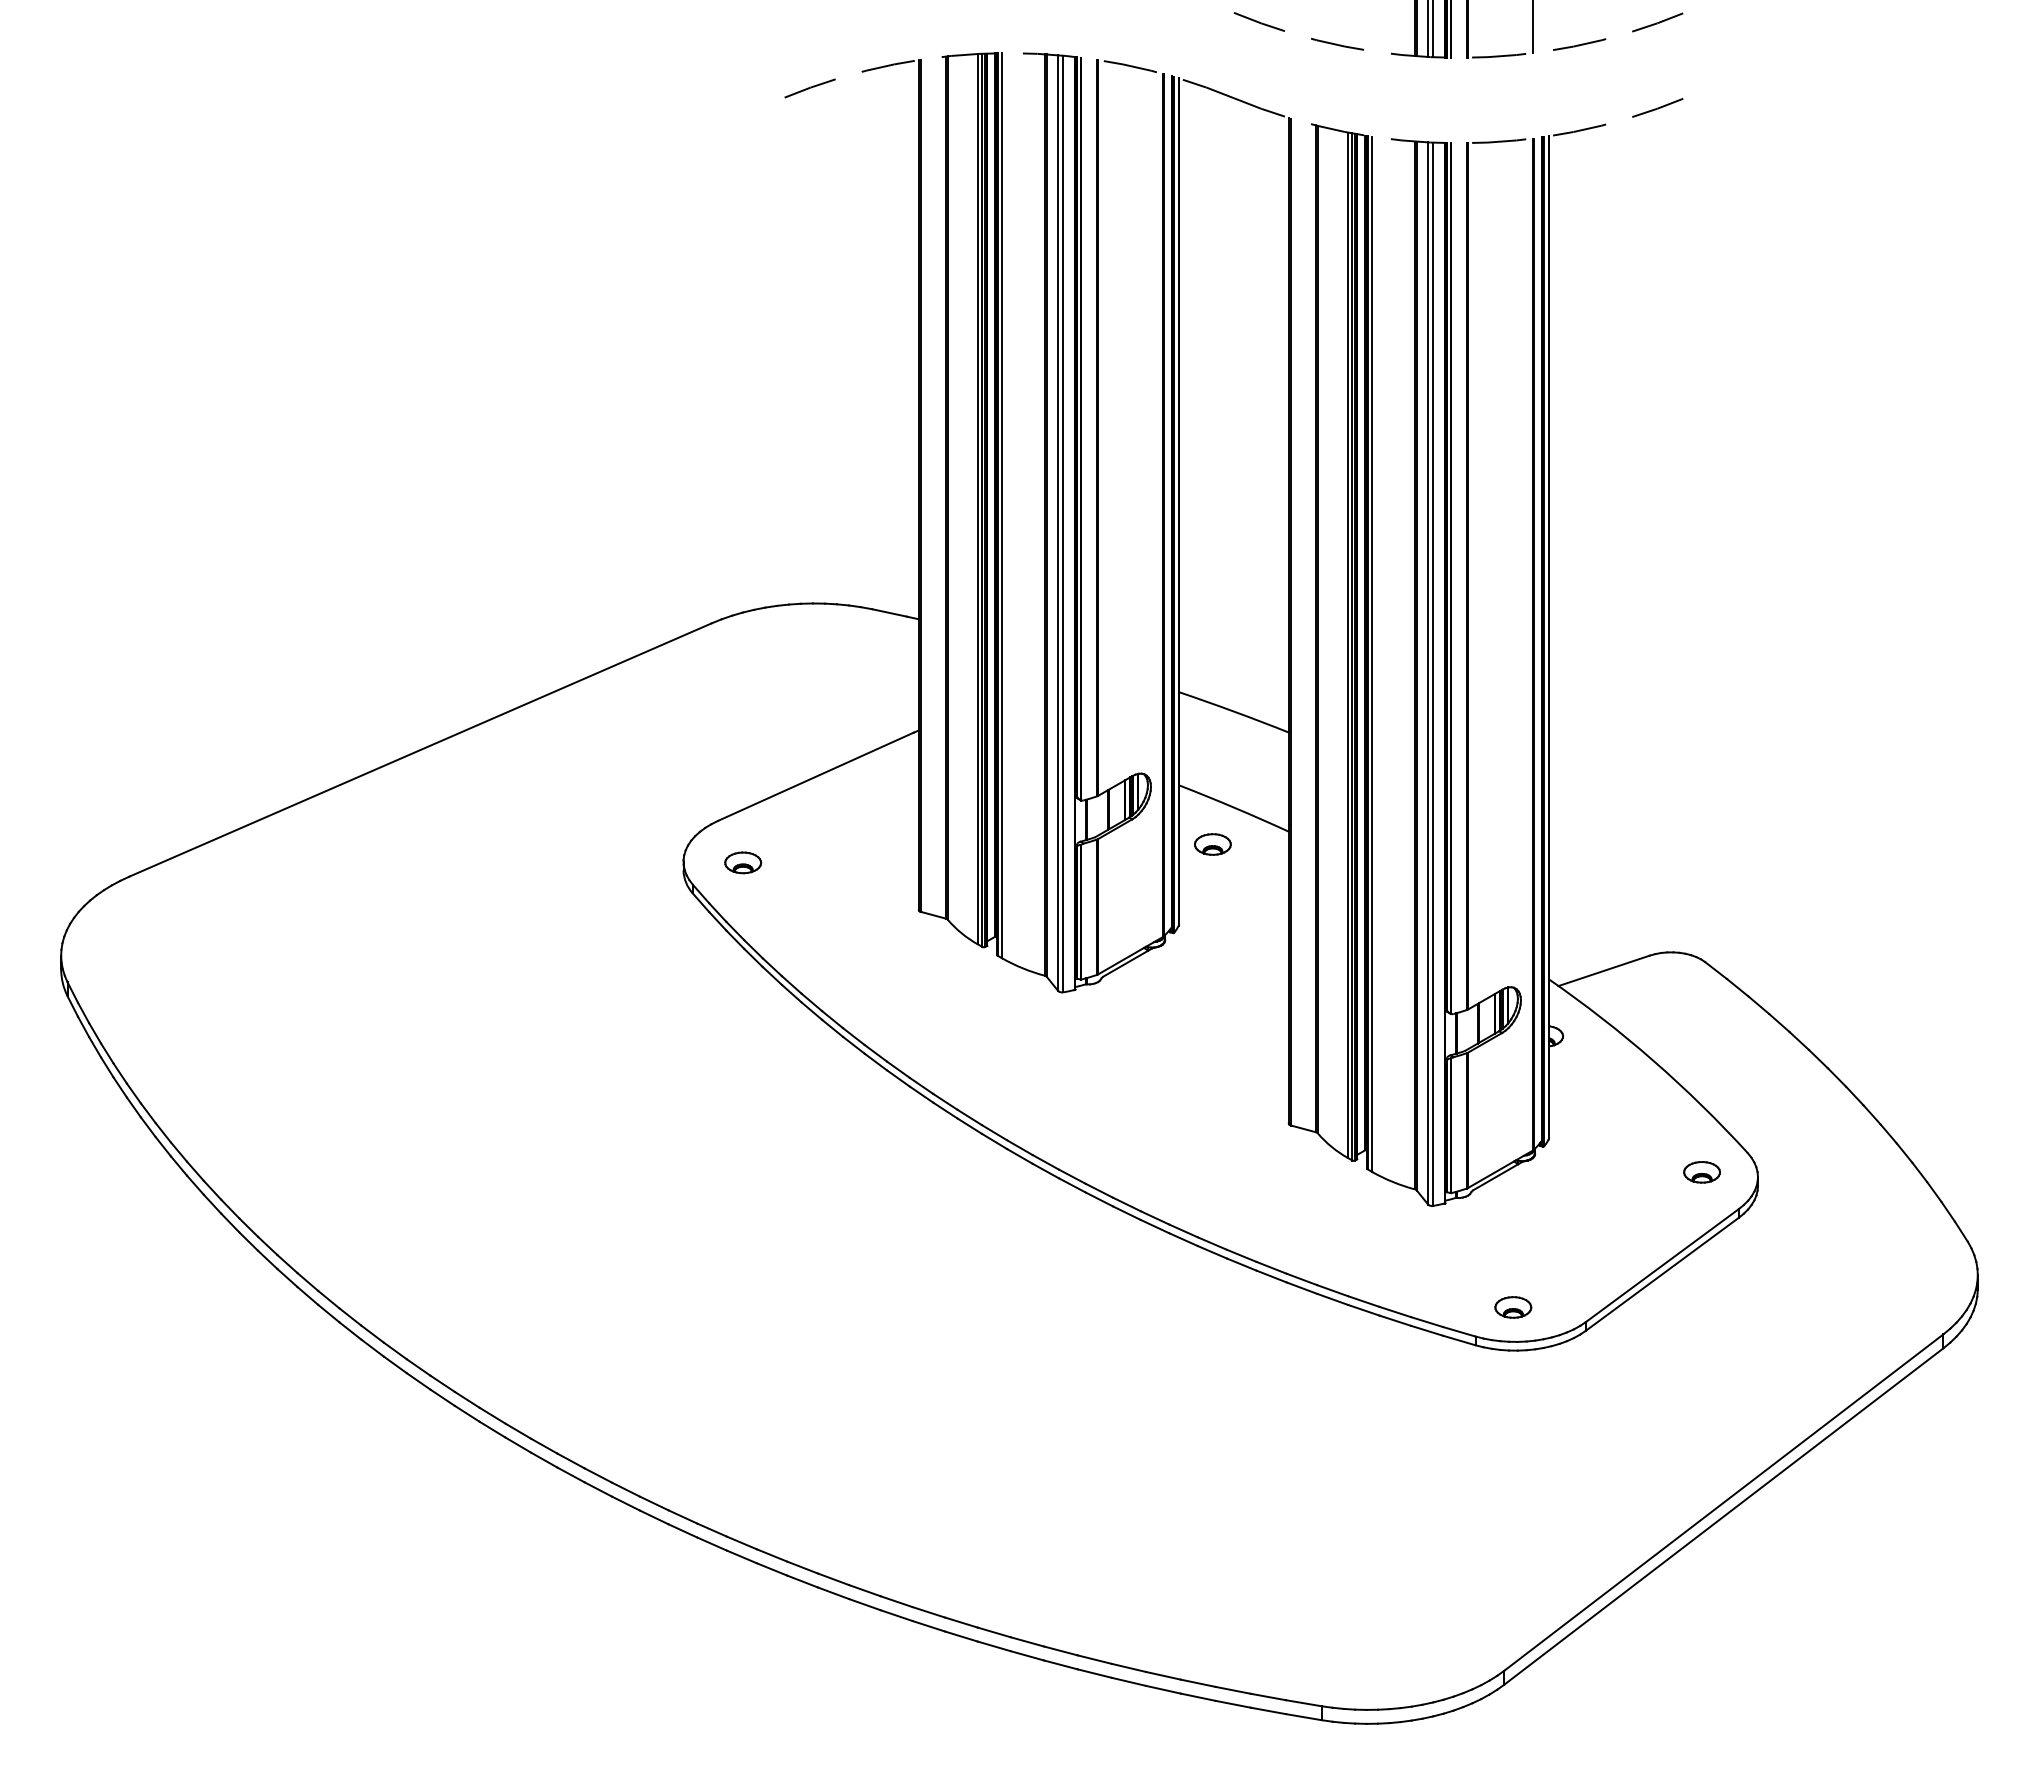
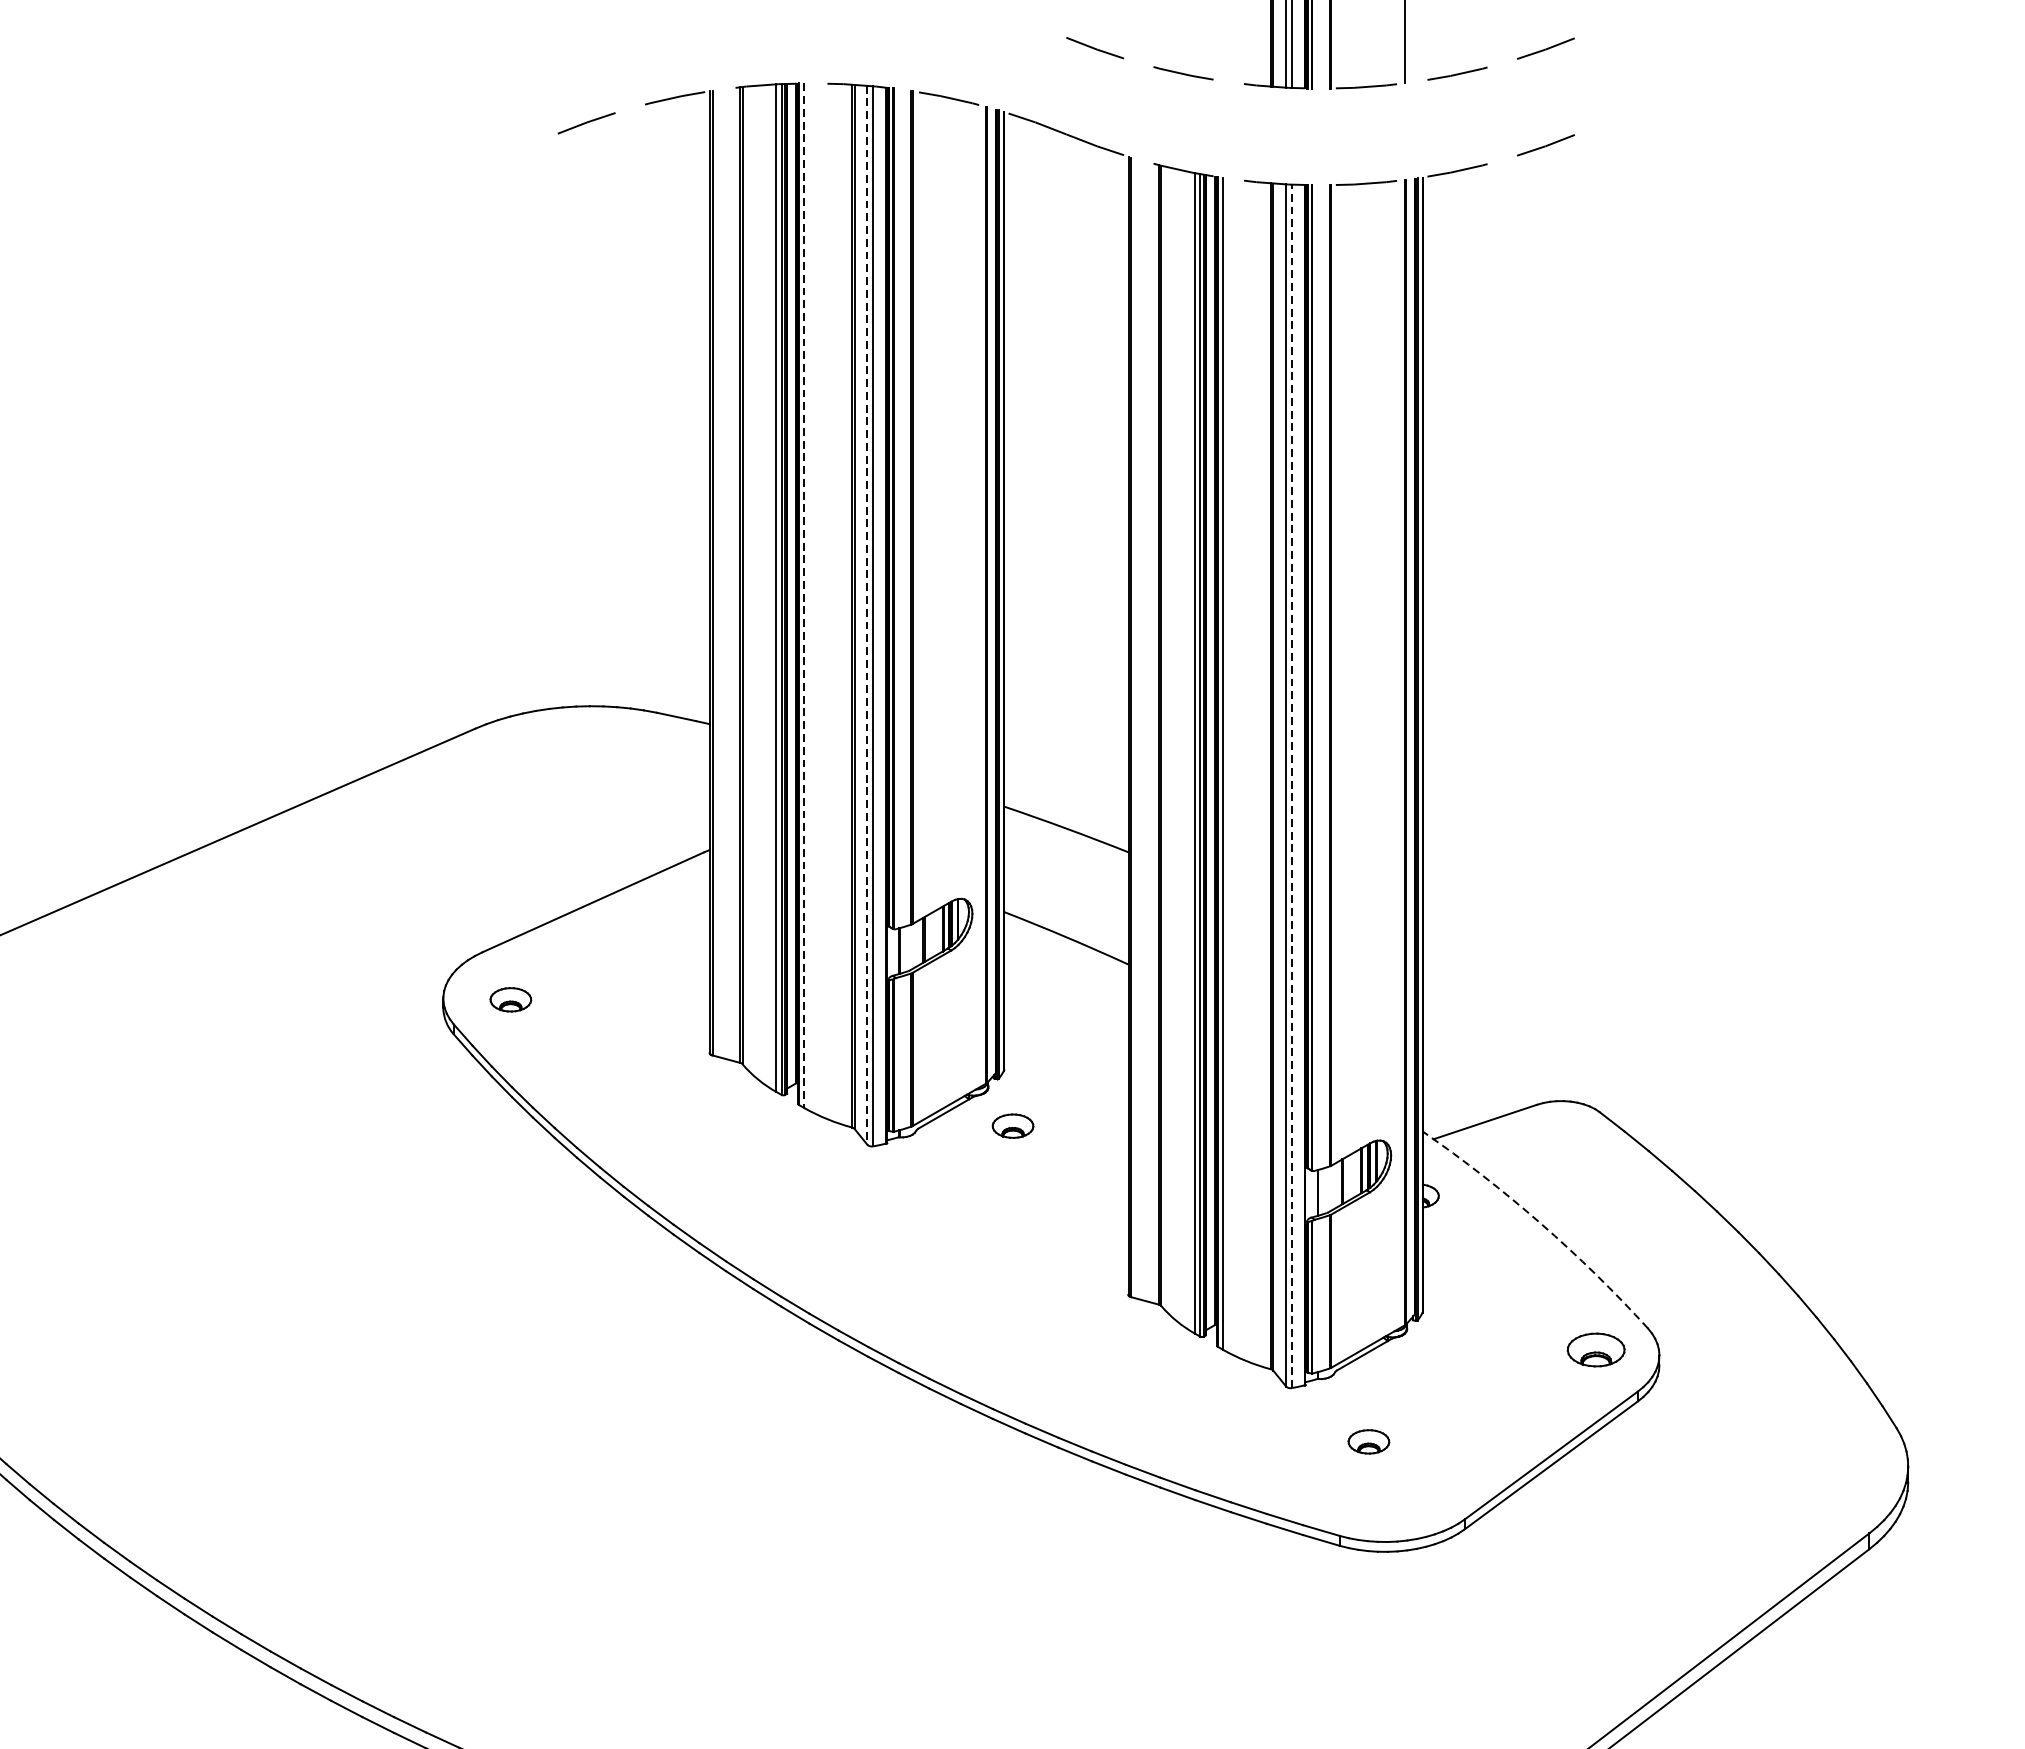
line: (1002, 505) -> (804, 595), solid -> dashed
line: (1058, 523) -> (867, 615), solid -> dashed
line: (1433, 674) -> (1292, 786), solid -> dashed
part: (1212, 844) -> (1012, 1126), moved
arc: (1653, 1060) -> (1541, 1223), solid -> dashed
part: (1701, 1172) -> (1595, 1350), size x1.4
part: (1513, 1307) -> (1369, 1441), moved

